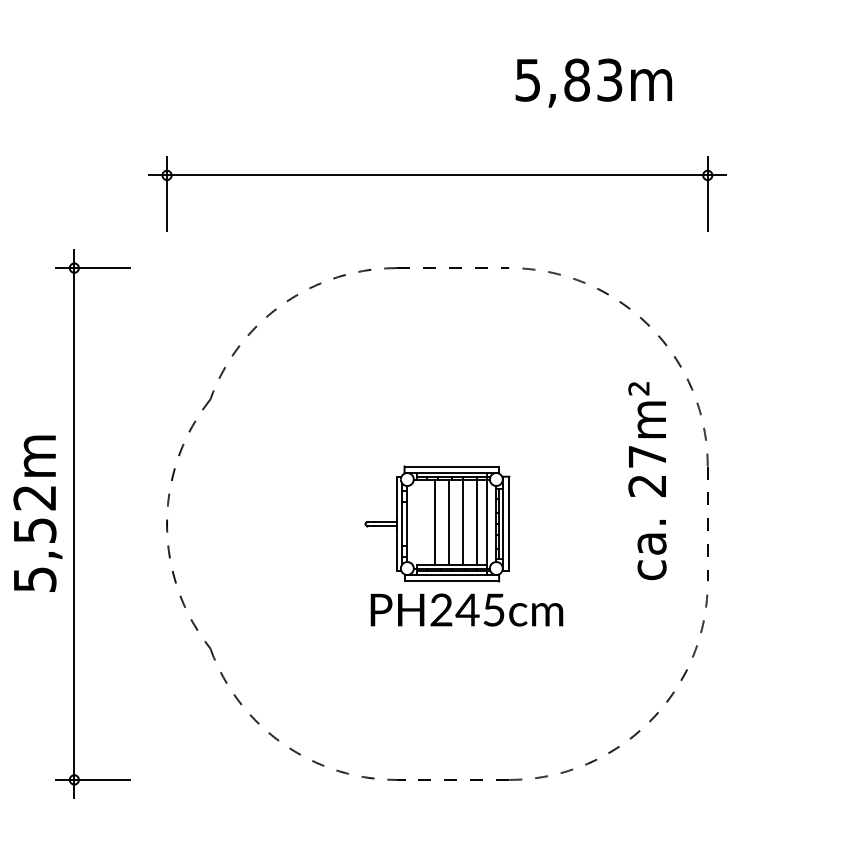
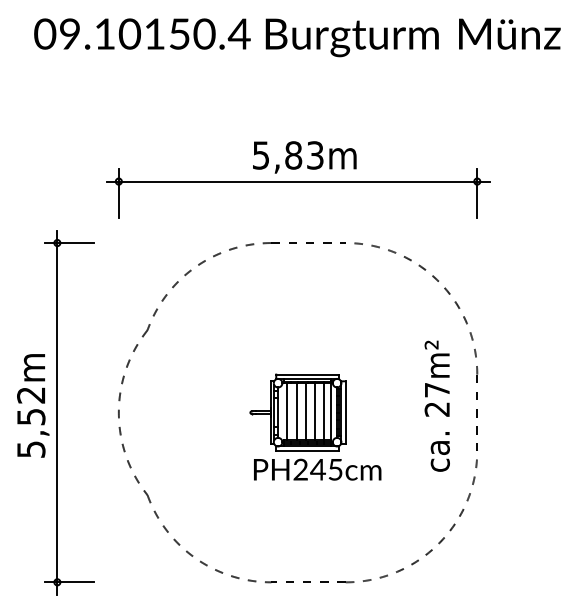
text: (593, 83) -> (304, 157), moved
text: (646, 479) -> (436, 405), moved
line: (421, 522) -> (287, 411), added

